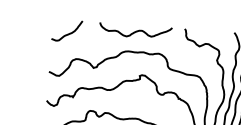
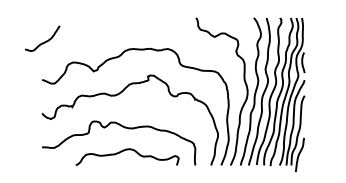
curve: (135, 30) -> (139, 24), removed
curve: (68, 33) -> (44, 41), moved

